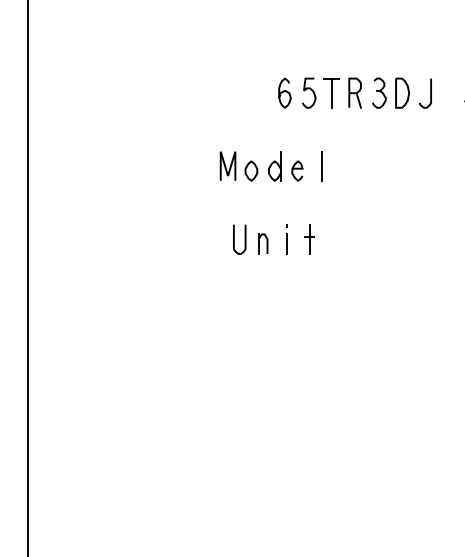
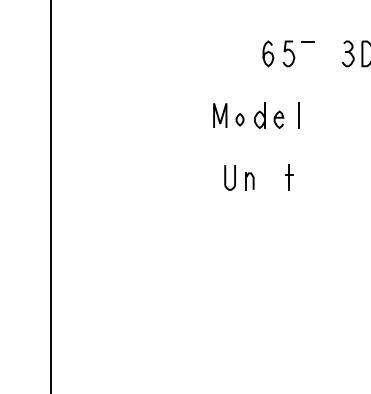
line: (331, 92) -> (307, 53), removed
part: (354, 92) -> (327, 53), removed
part: (251, 170) -> (240, 119), size x0.7
line: (286, 239) -> (269, 177), removed

